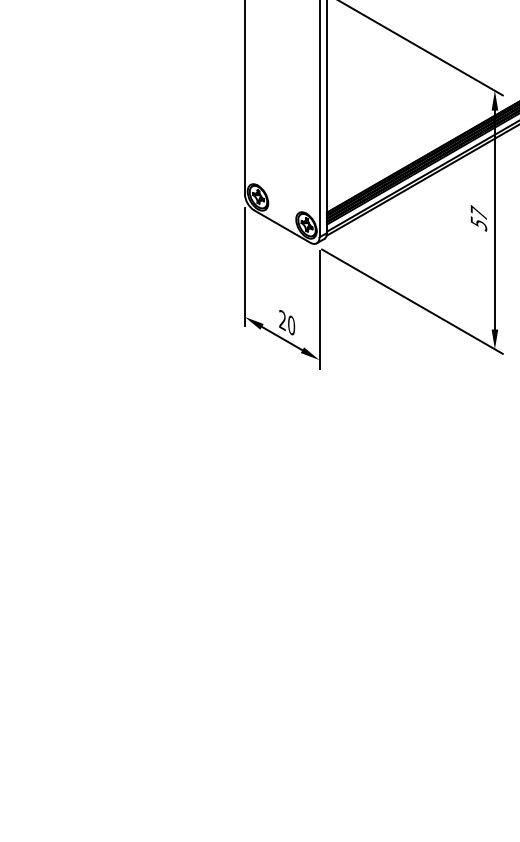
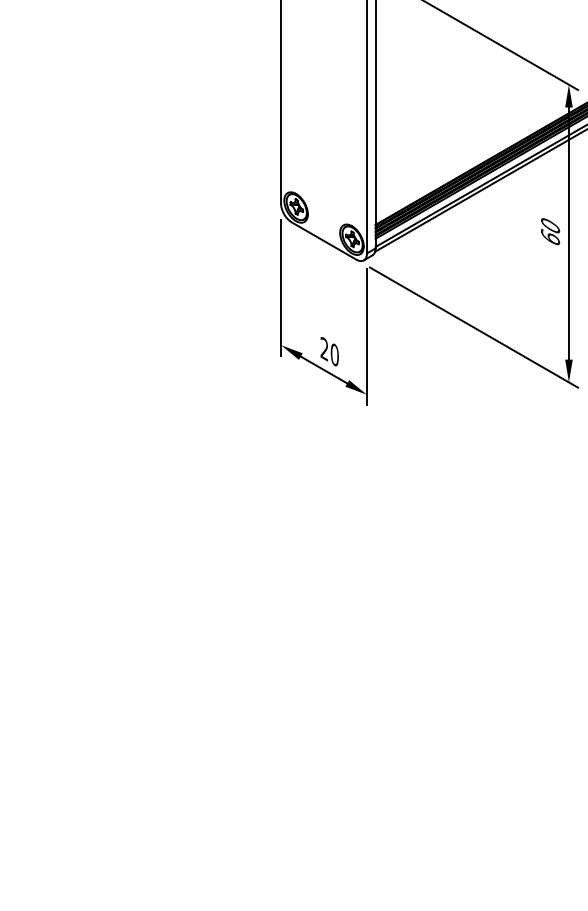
text: (478, 218) -> (550, 231), 57 -> 60

